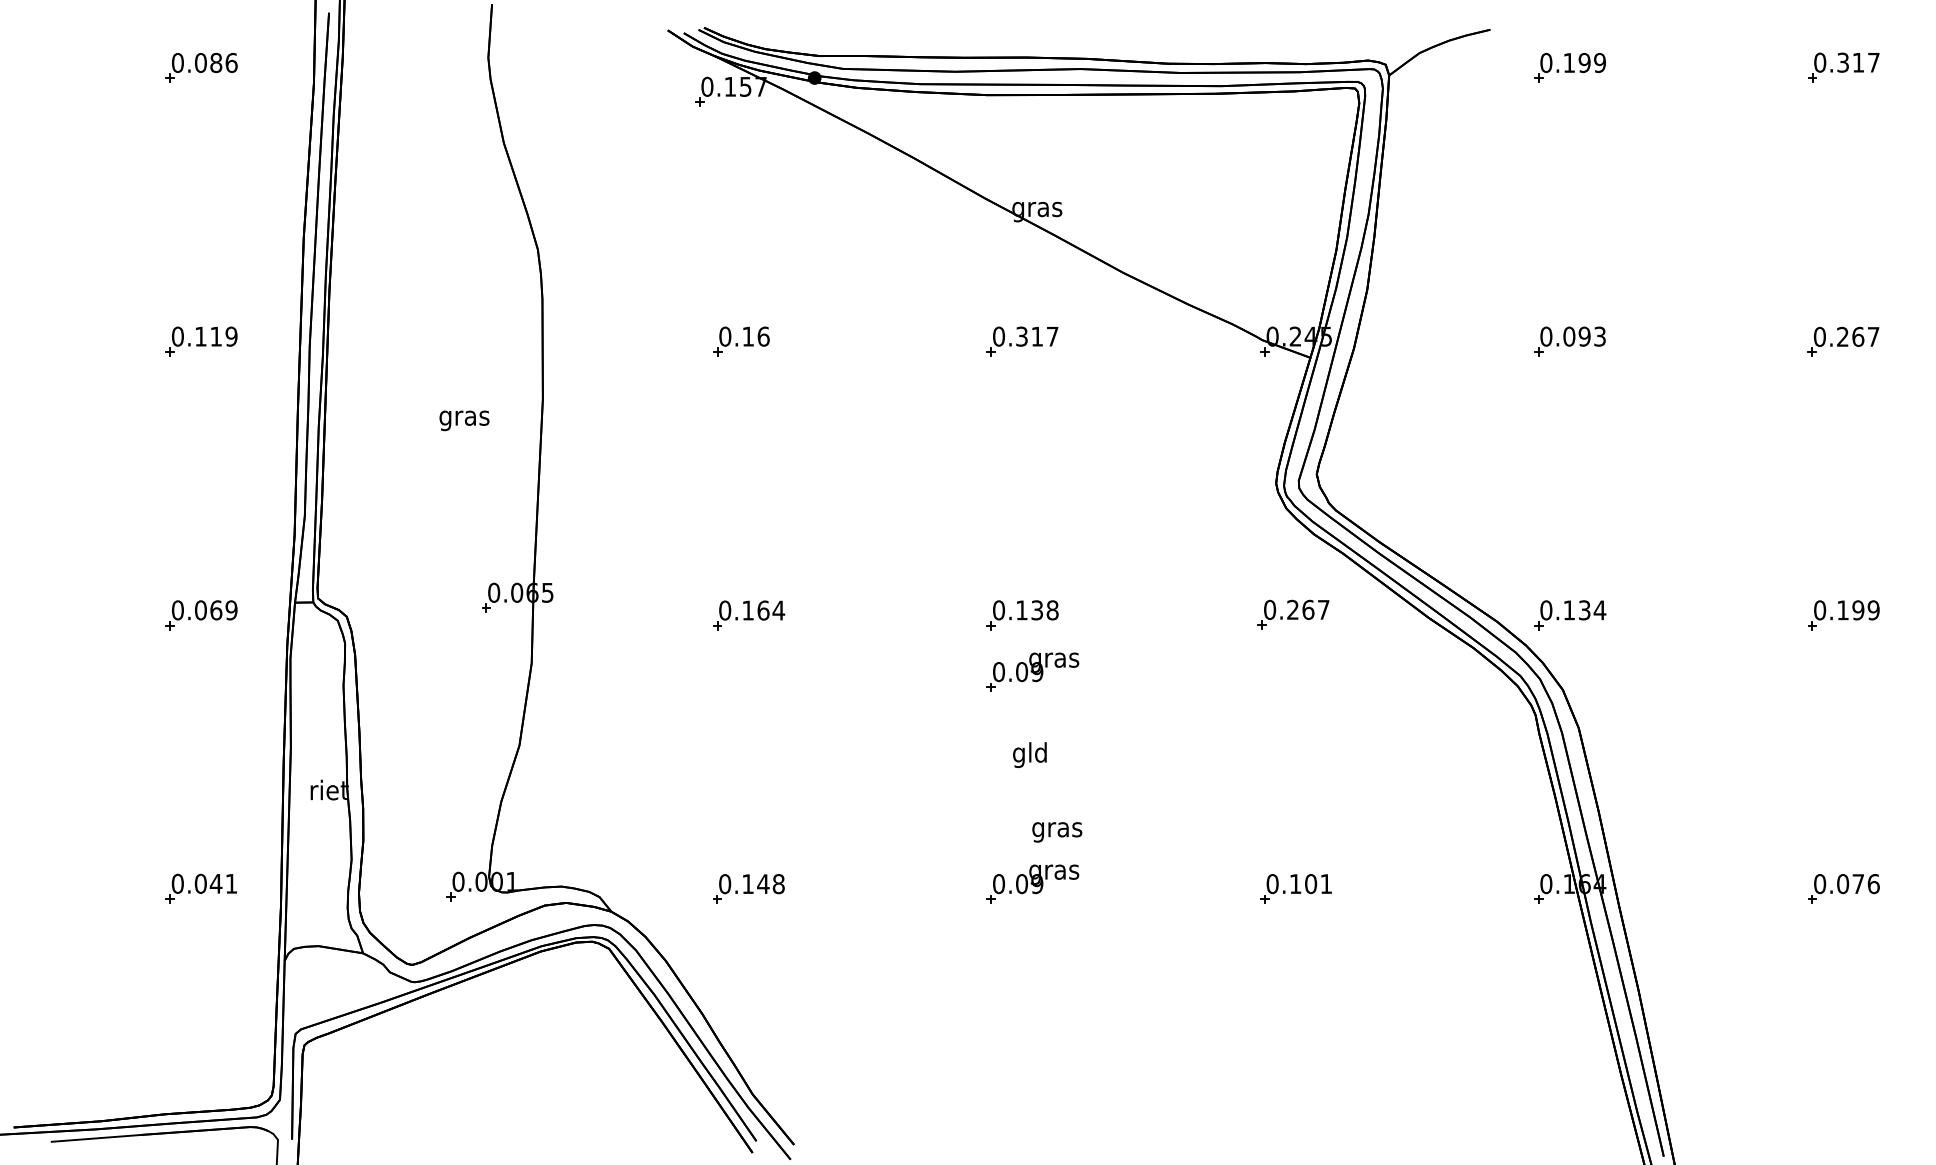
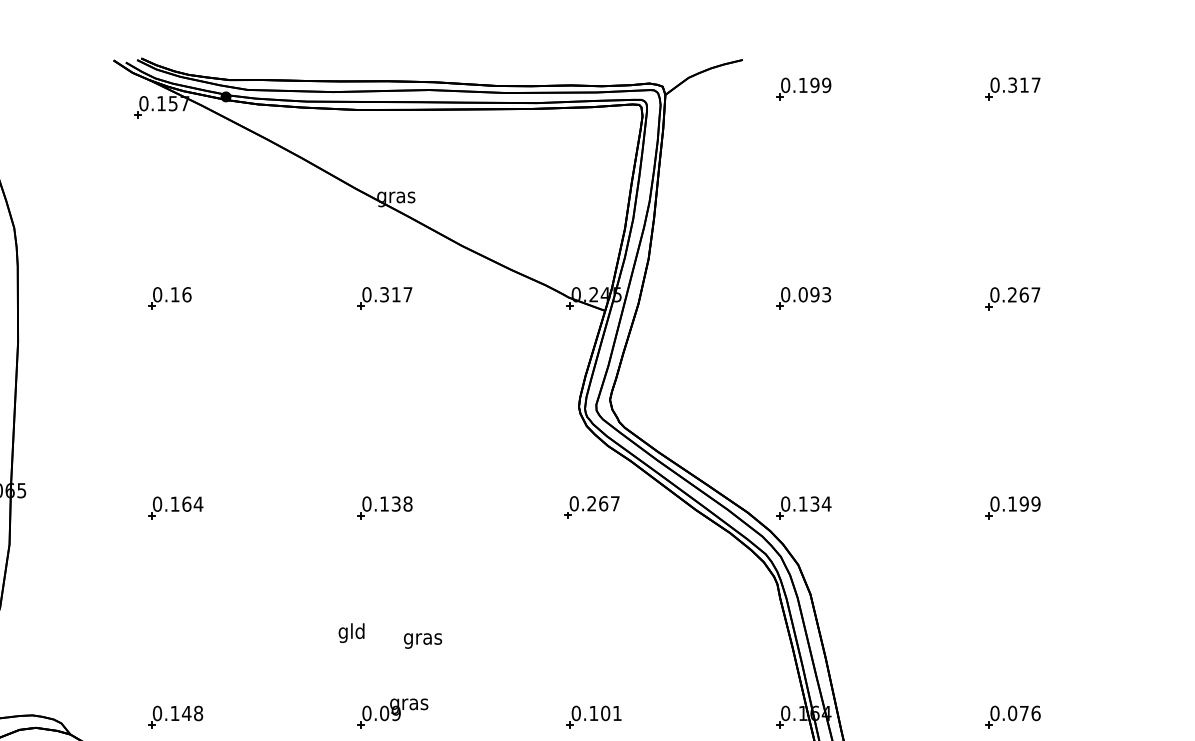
part: (1032, 671) -> (392, 550), removed
text: (1029, 754) -> (351, 632), moved
text: (1057, 832) -> (423, 641), moved

